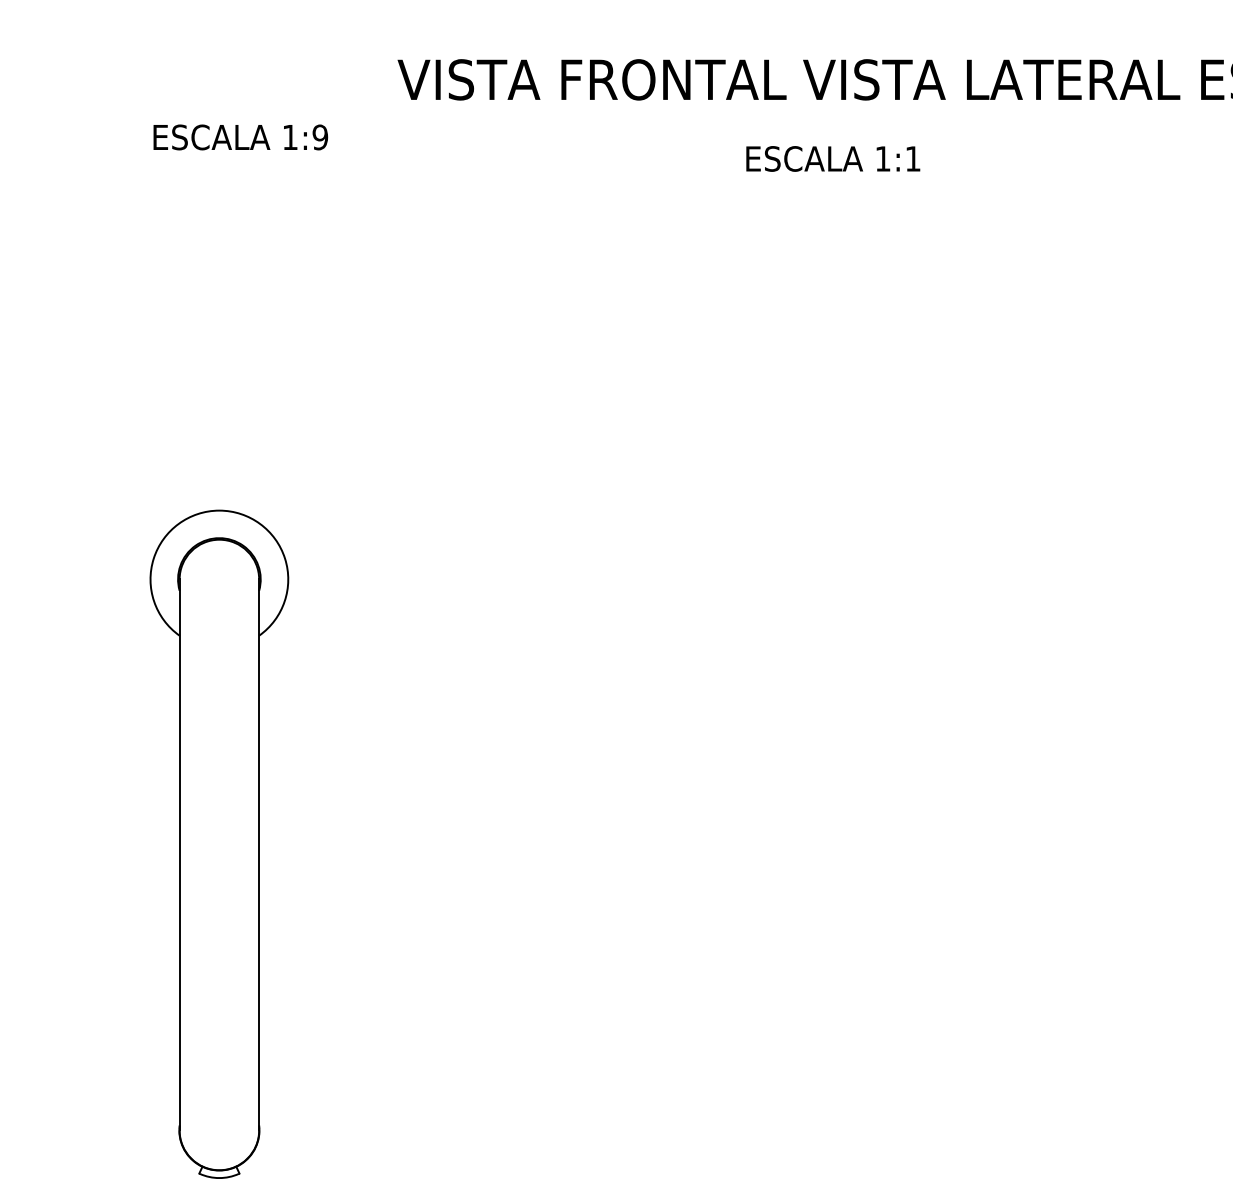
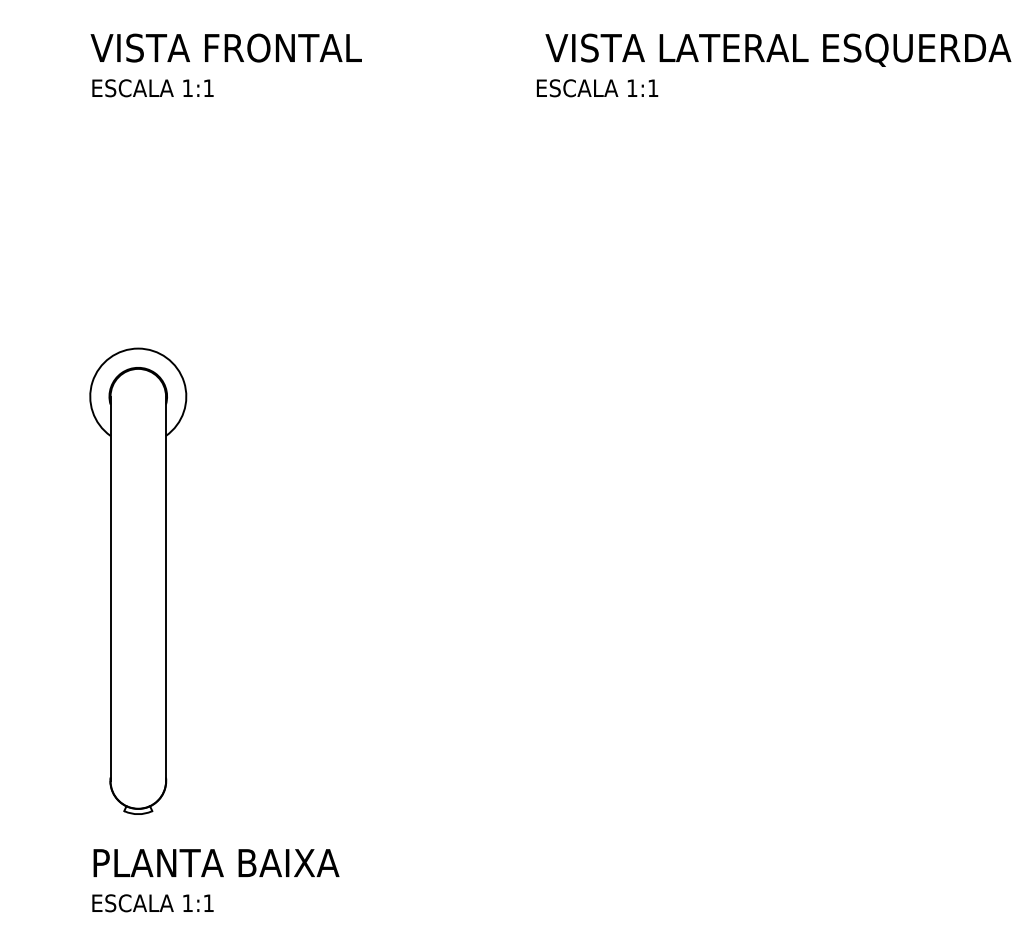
text: (590, 78) -> (225, 47), moved
text: (320, 137) -> (208, 88), 1:9 -> 1:1
text: (833, 159) -> (597, 88), moved

